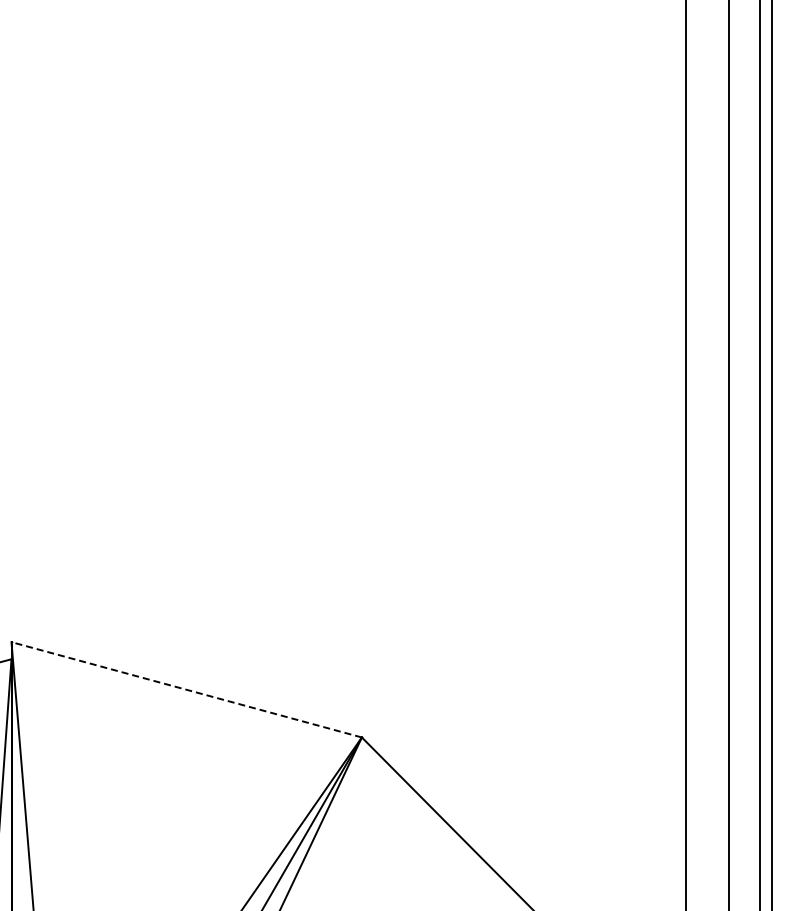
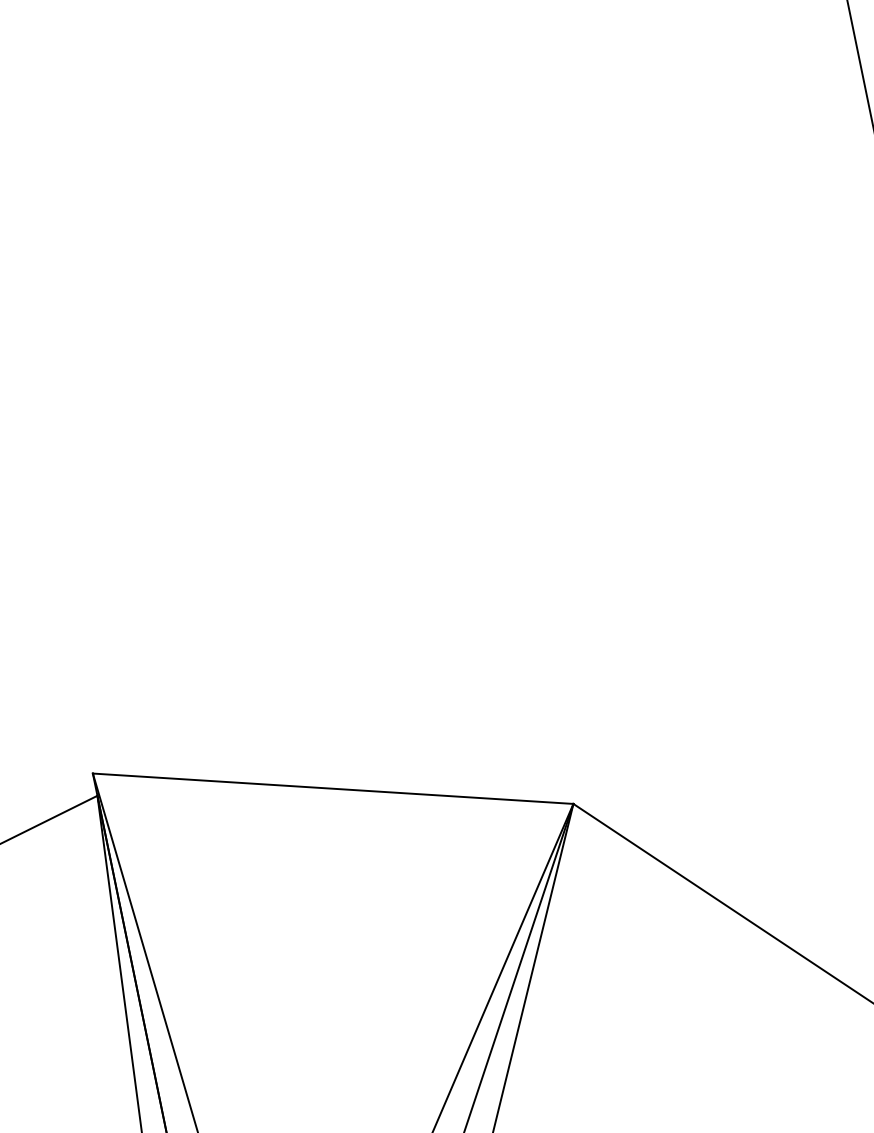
line: (186, 689) -> (332, 788), dashed -> solid

